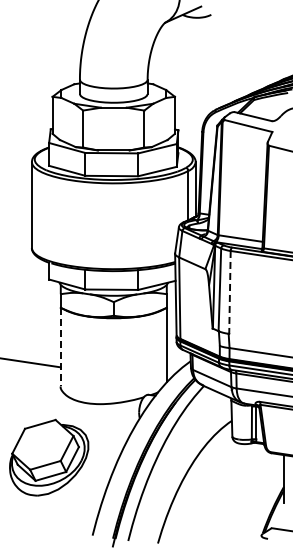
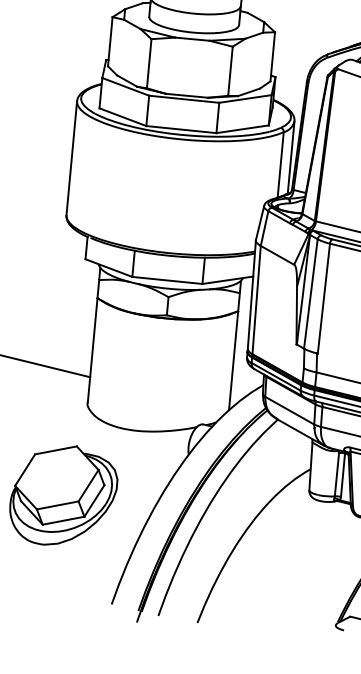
line: (229, 292) -> (323, 298), dashed -> solid
line: (60, 347) -> (92, 350), dashed -> solid

